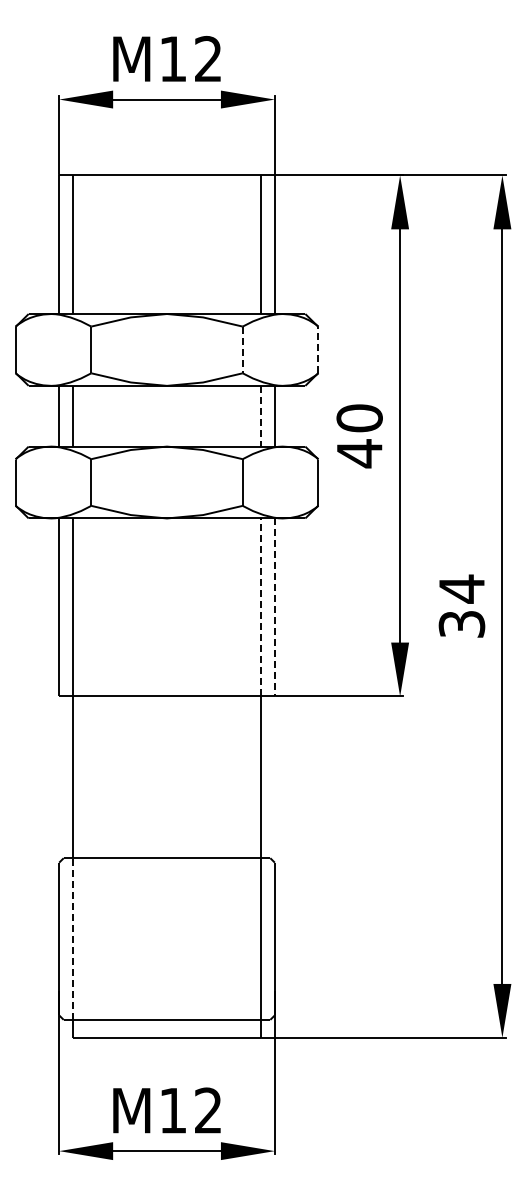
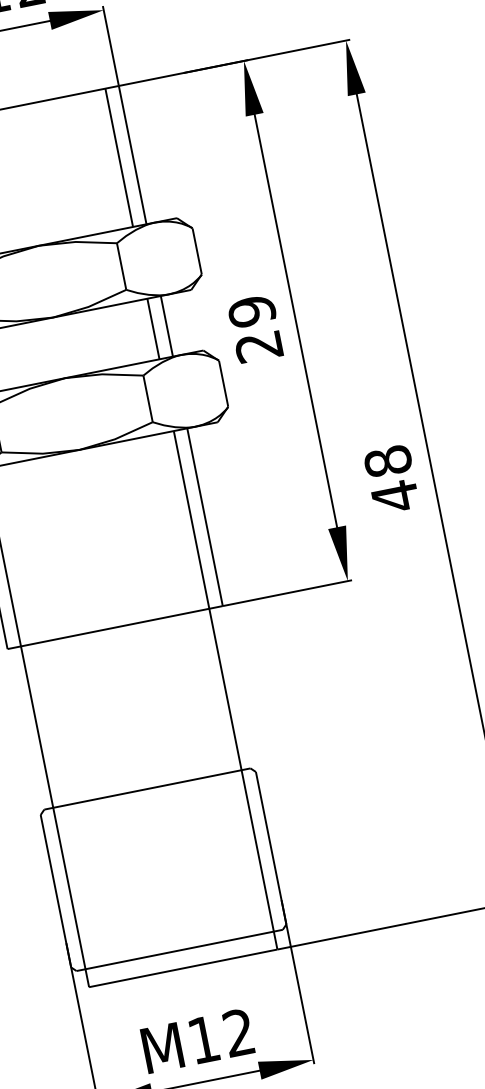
line: (318, 349) -> (197, 250), dashed -> solid
line: (242, 350) -> (121, 267), dashed -> solid
line: (261, 416) -> (153, 329), dashed -> solid
text: (359, 436) -> (255, 329), 40 -> 29
line: (261, 606) -> (191, 518), dashed -> solid
text: (461, 606) -> (391, 479), 34 -> 48
line: (274, 607) -> (204, 517), dashed -> solid
line: (72, 939) -> (69, 889), dashed -> solid

